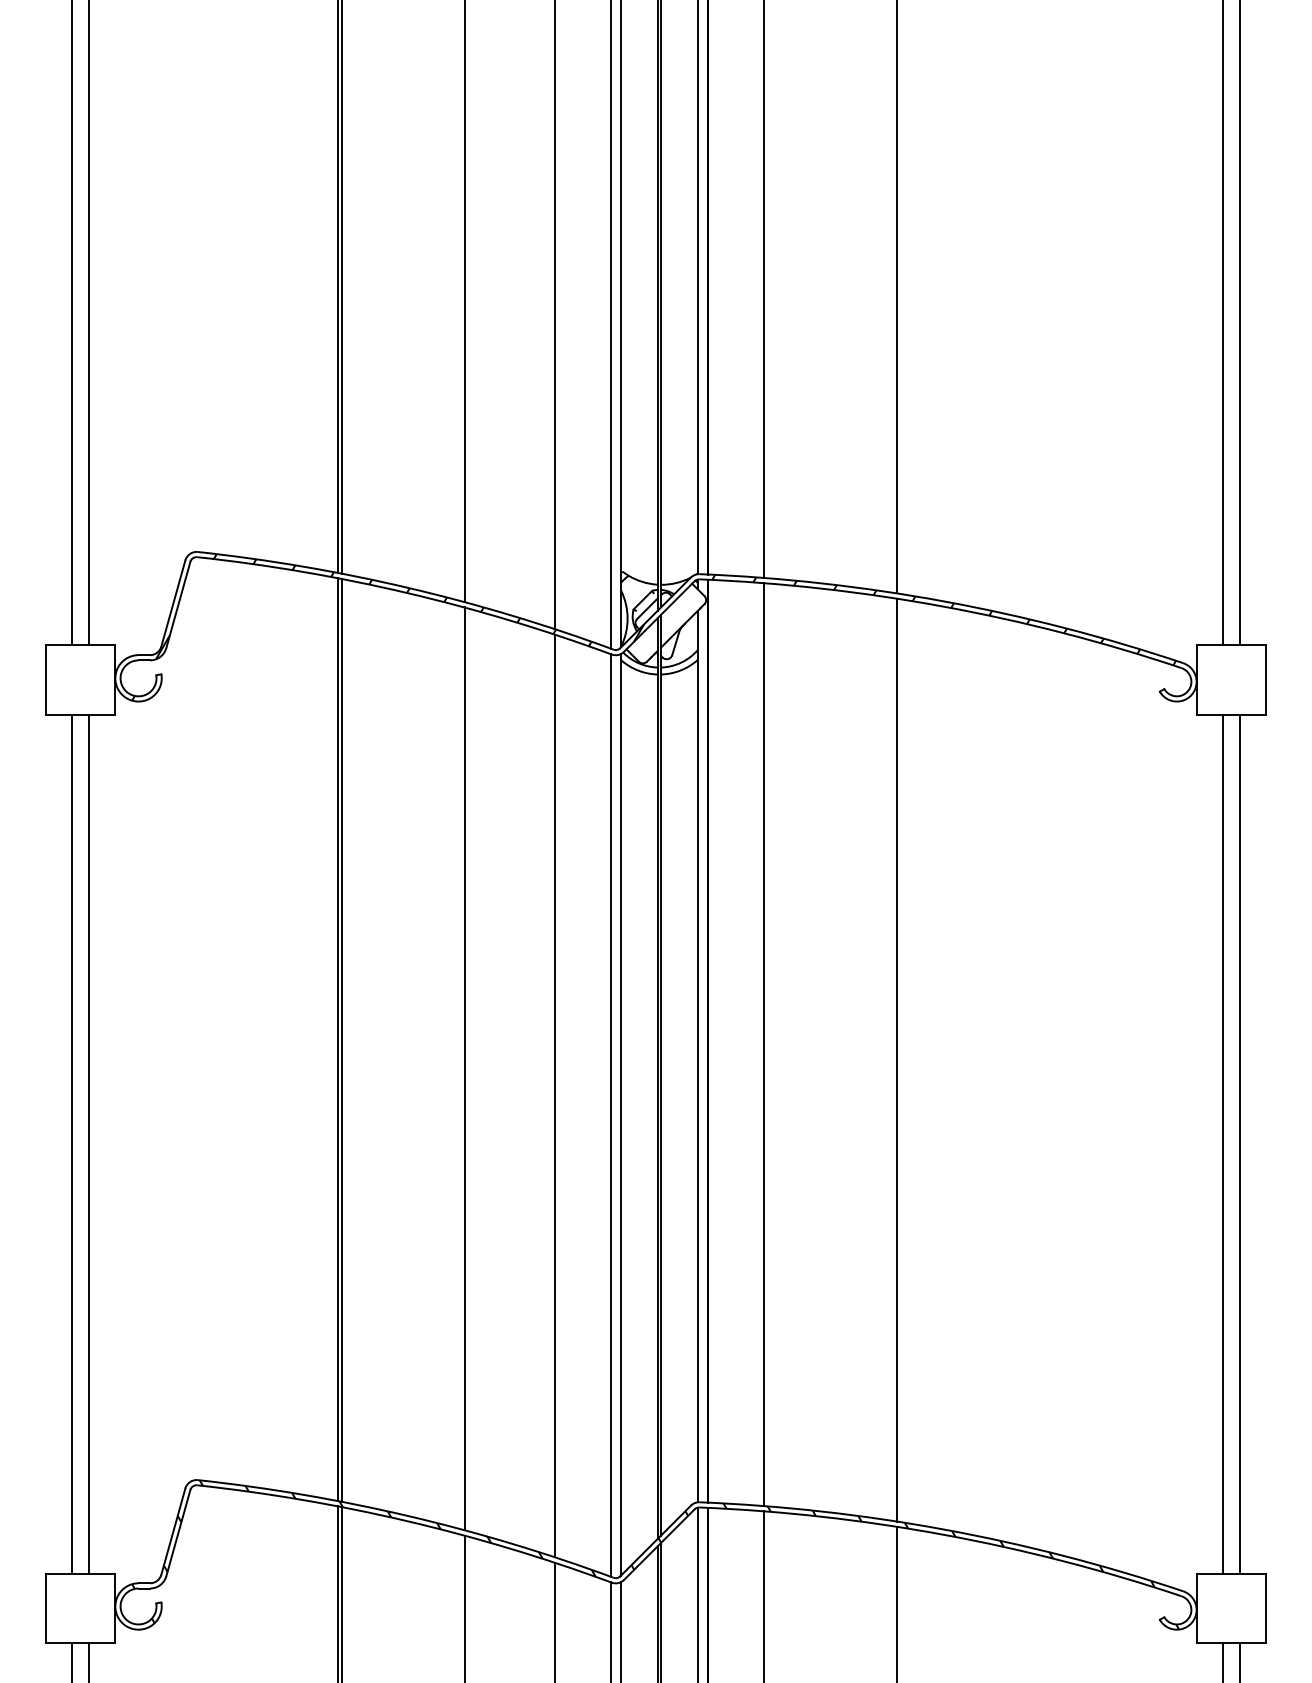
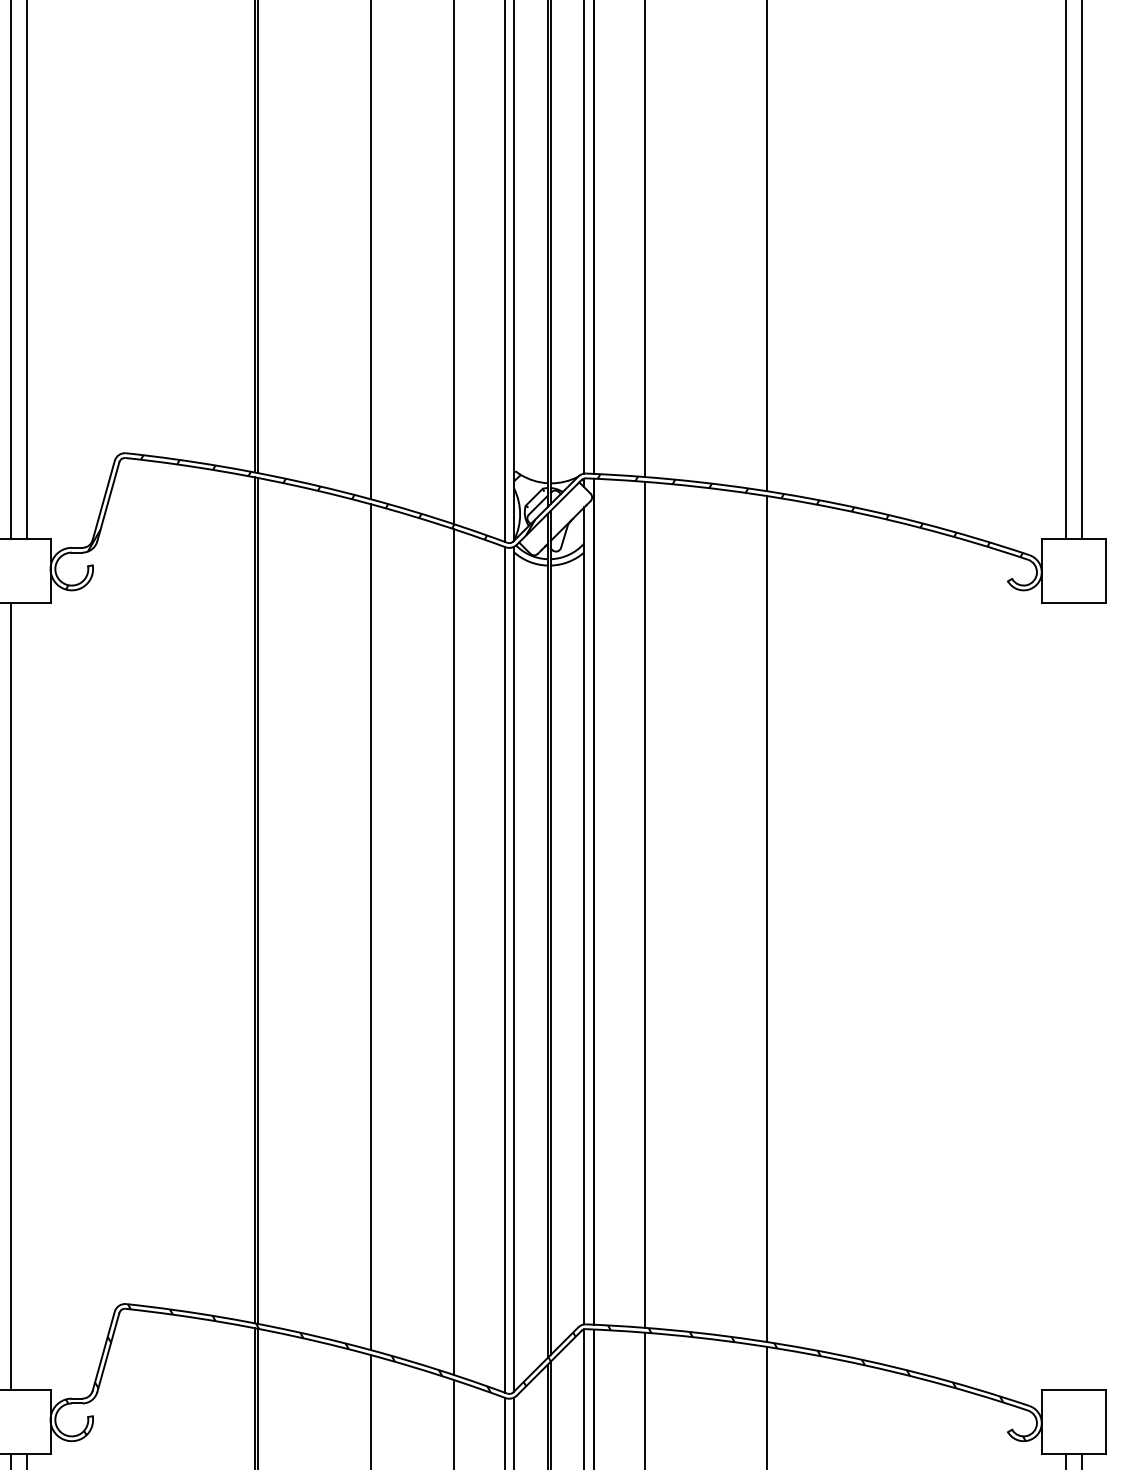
line: (89, 1144) -> (26, 996), removed
line: (1222, 1144) -> (1065, 996), removed
line: (1240, 1144) -> (1081, 996), removed

